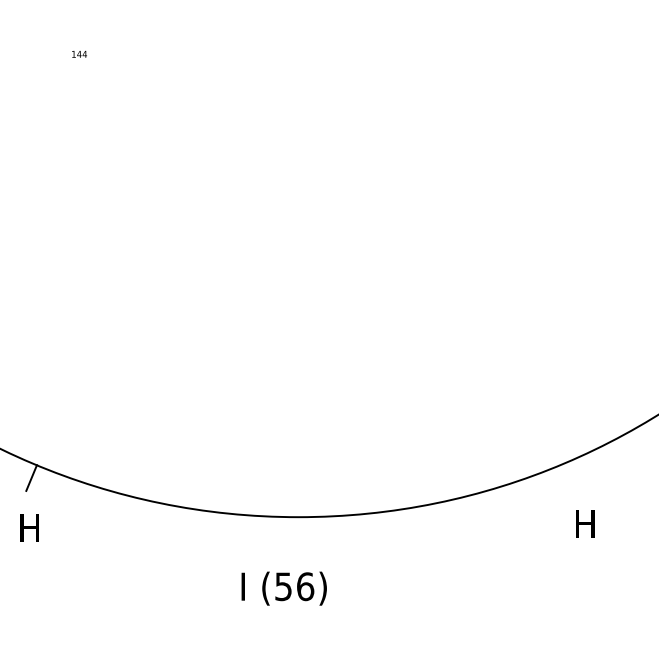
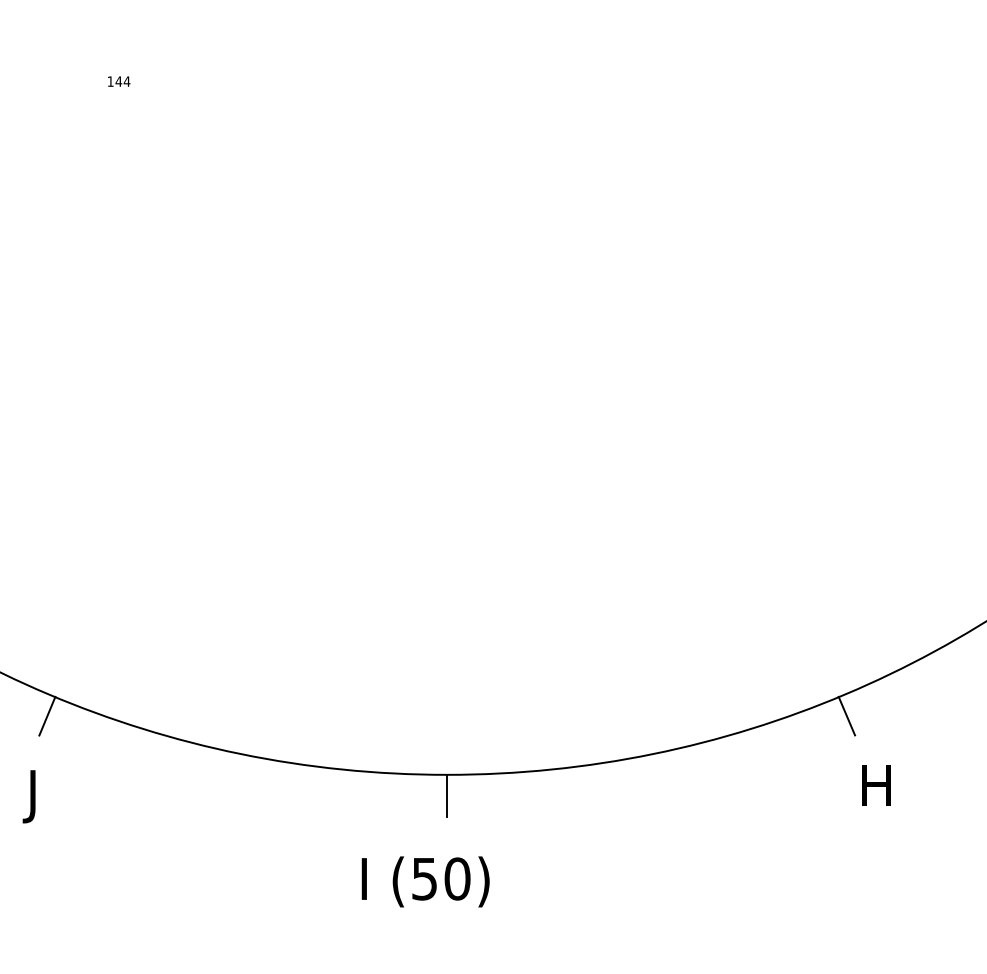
line: (564, 477) -> (845, 715), added
text: (26, 531) -> (39, 796), H -> J
line: (298, 531) -> (447, 796), added
text: (305, 586) -> (457, 878), (56) -> (50)

